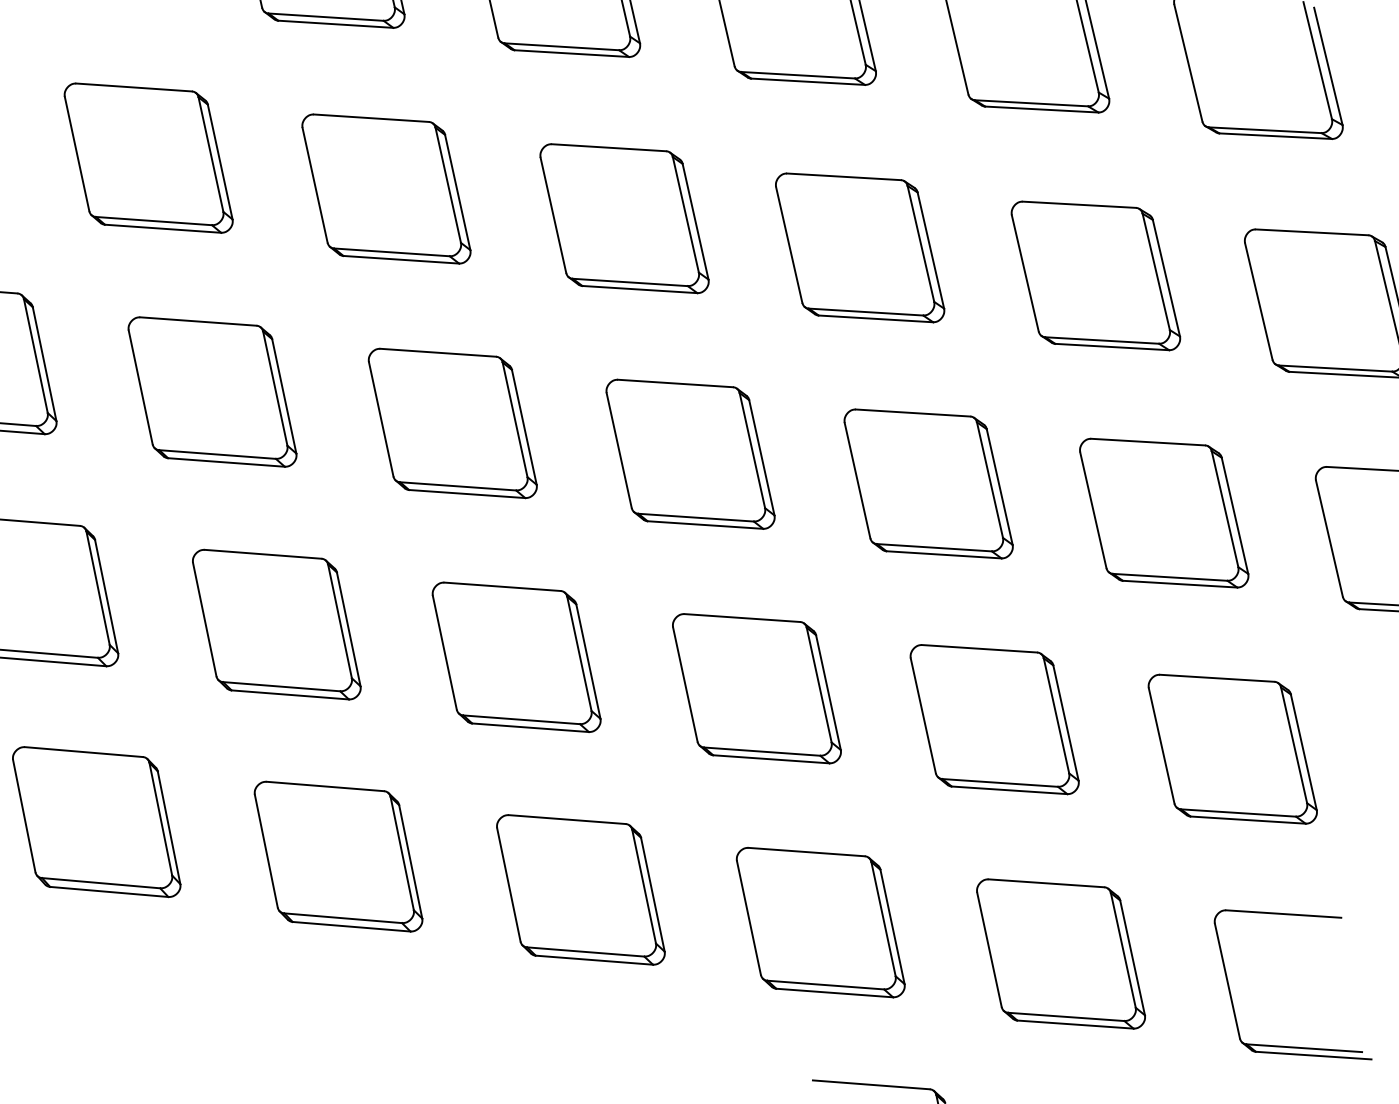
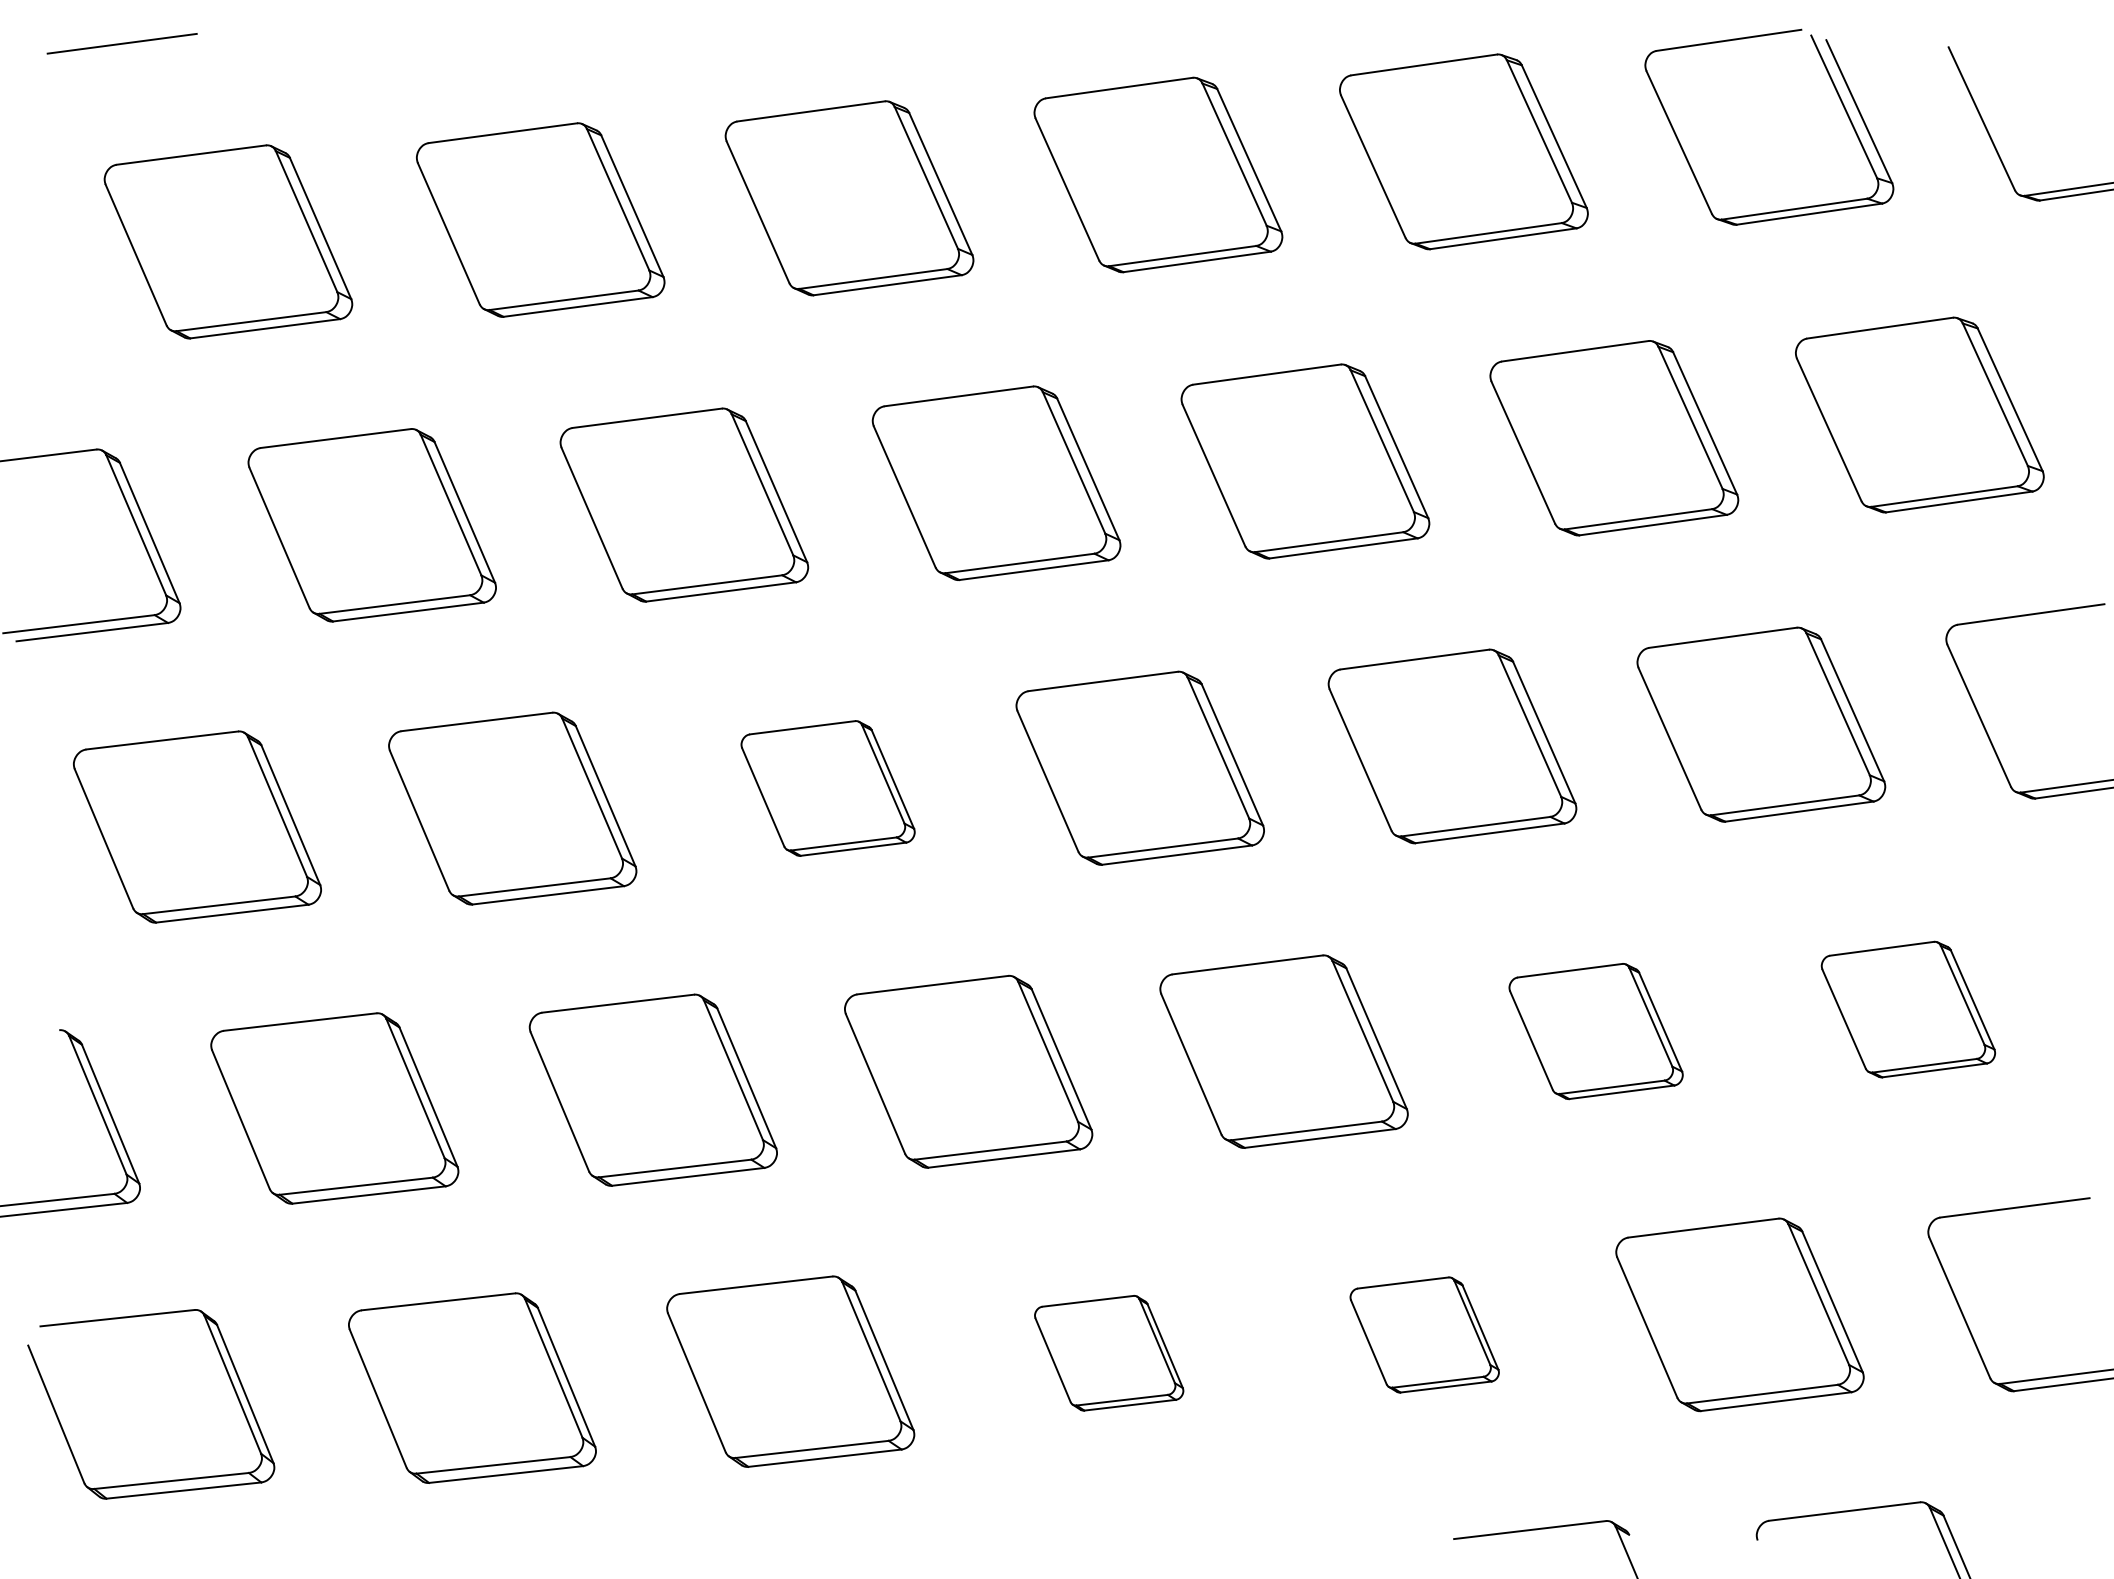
part: (452, 423) -> (827, 788), size x0.7
part: (994, 719) -> (1595, 1031), size x0.7
part: (1232, 749) -> (1908, 1009), size x0.7
part: (580, 889) -> (1108, 1352), size x0.6
part: (820, 922) -> (1424, 1334), size x0.6

